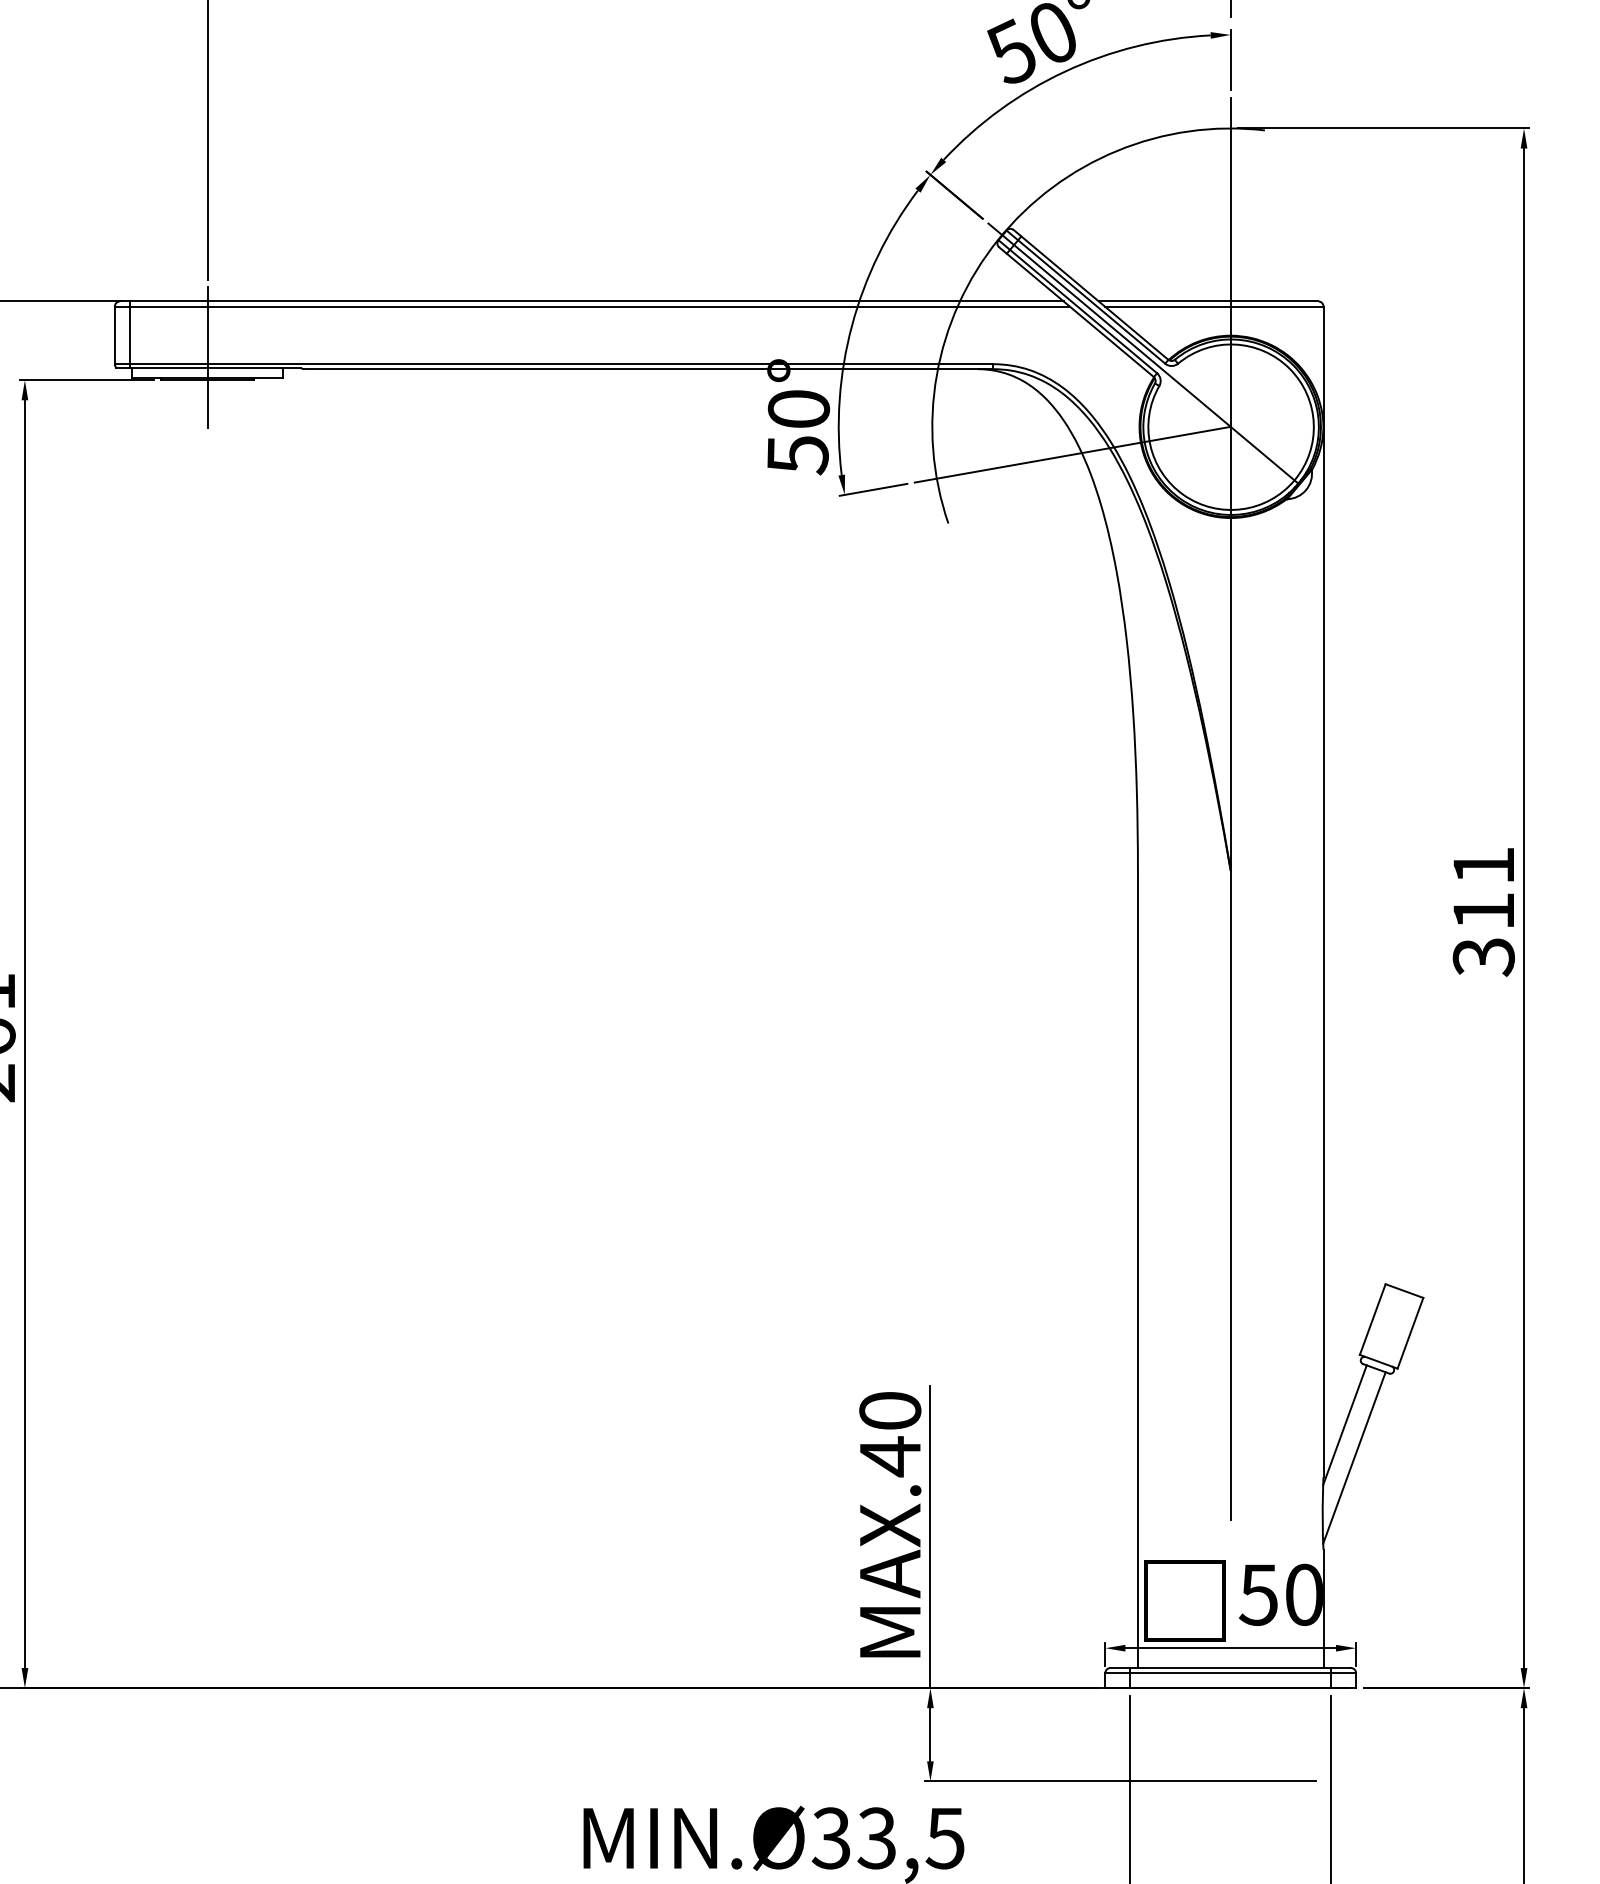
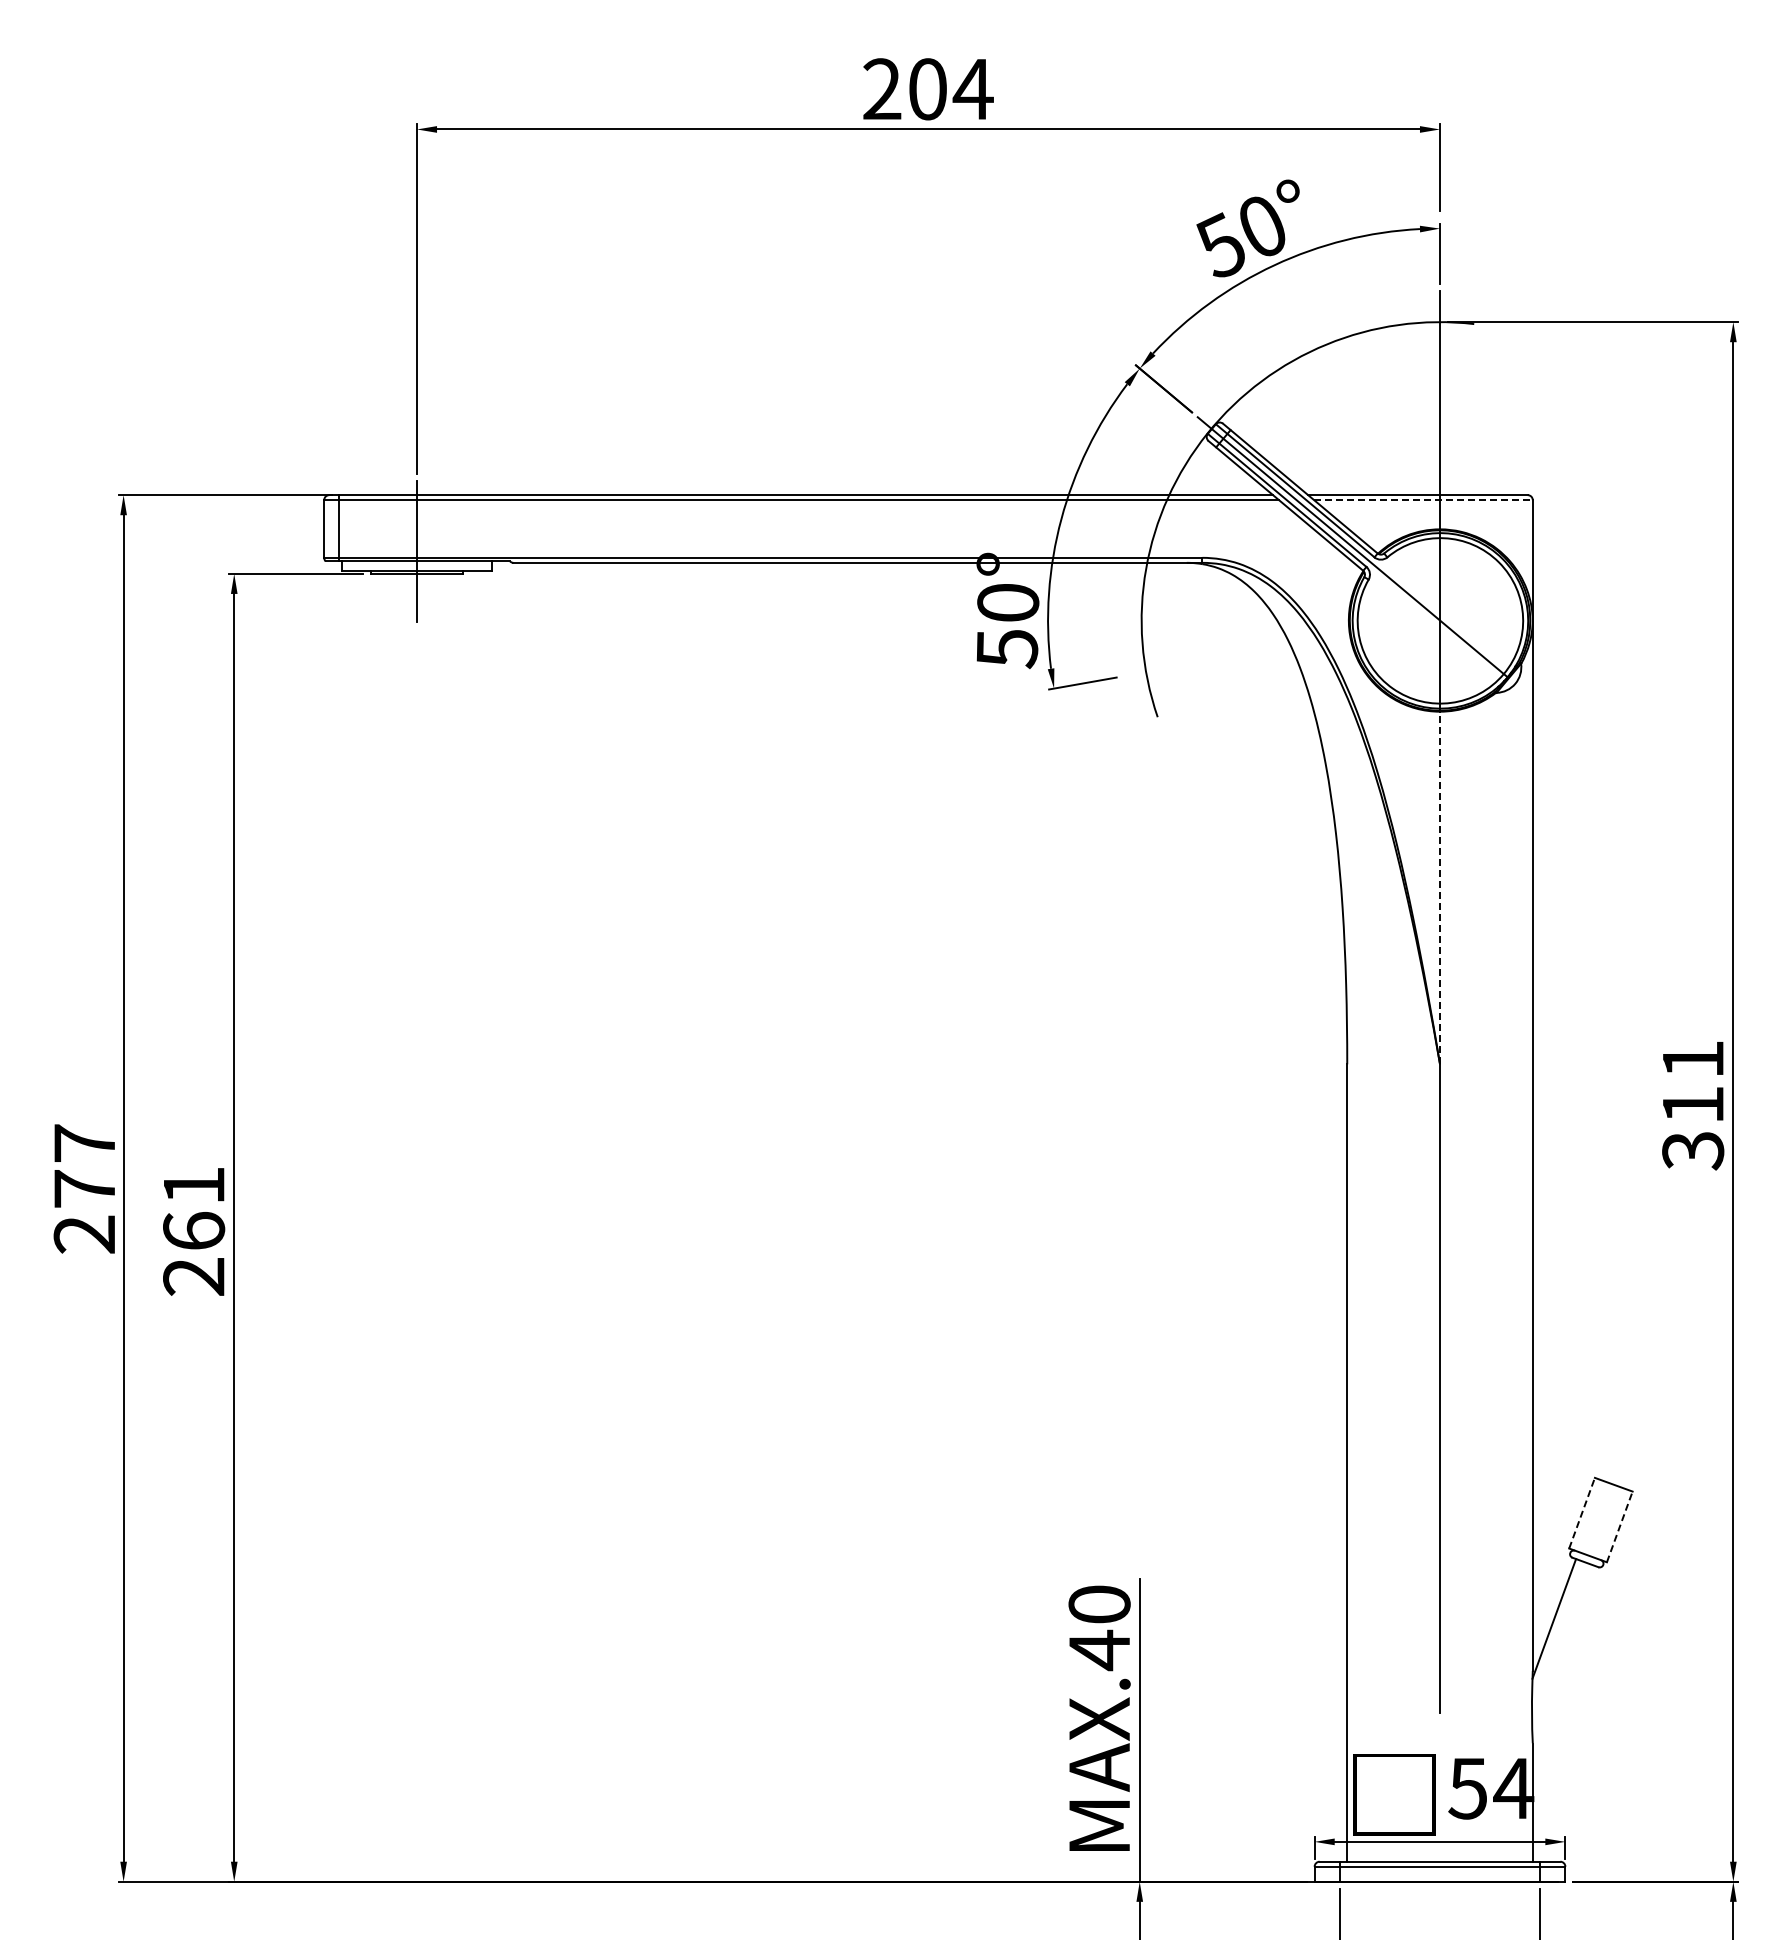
line: (1214, 306) -> (1423, 500), solid -> dashed
line: (1073, 454) -> (1282, 648), removed
line: (1231, 693) -> (1440, 887), solid -> dashed
line: (1373, 1319) -> (1582, 1513), solid -> dashed
line: (1410, 1332) -> (1619, 1526), solid -> dashed
line: (1354, 1457) -> (1563, 1651), removed
text: (1304, 1594) -> (1513, 1788), 50 -> 54

